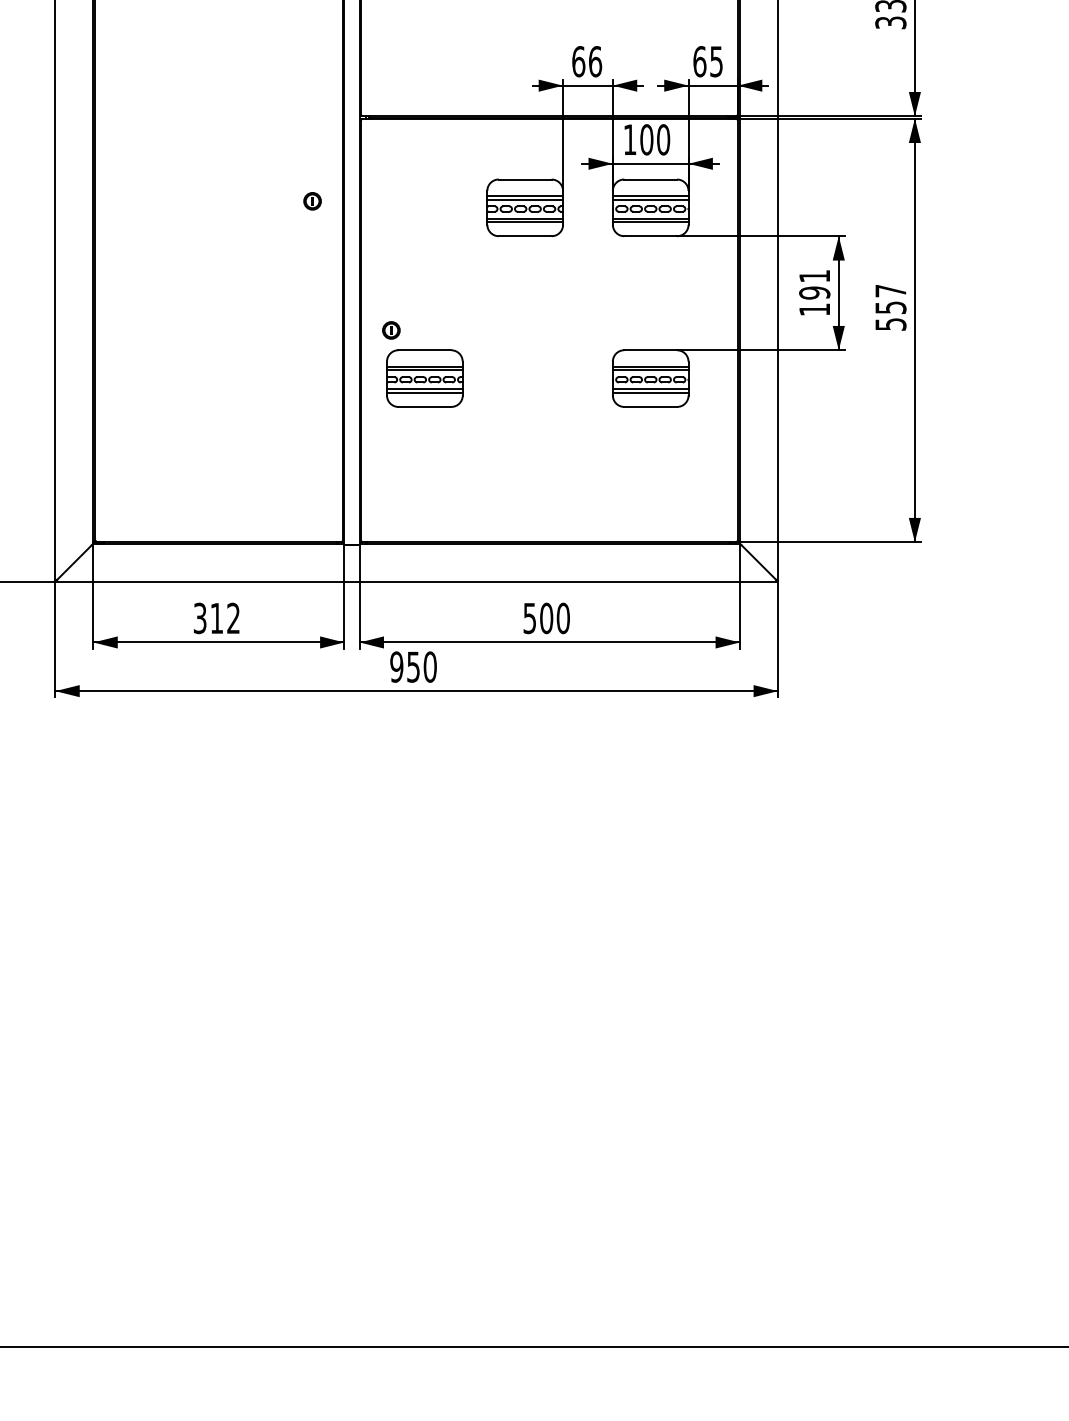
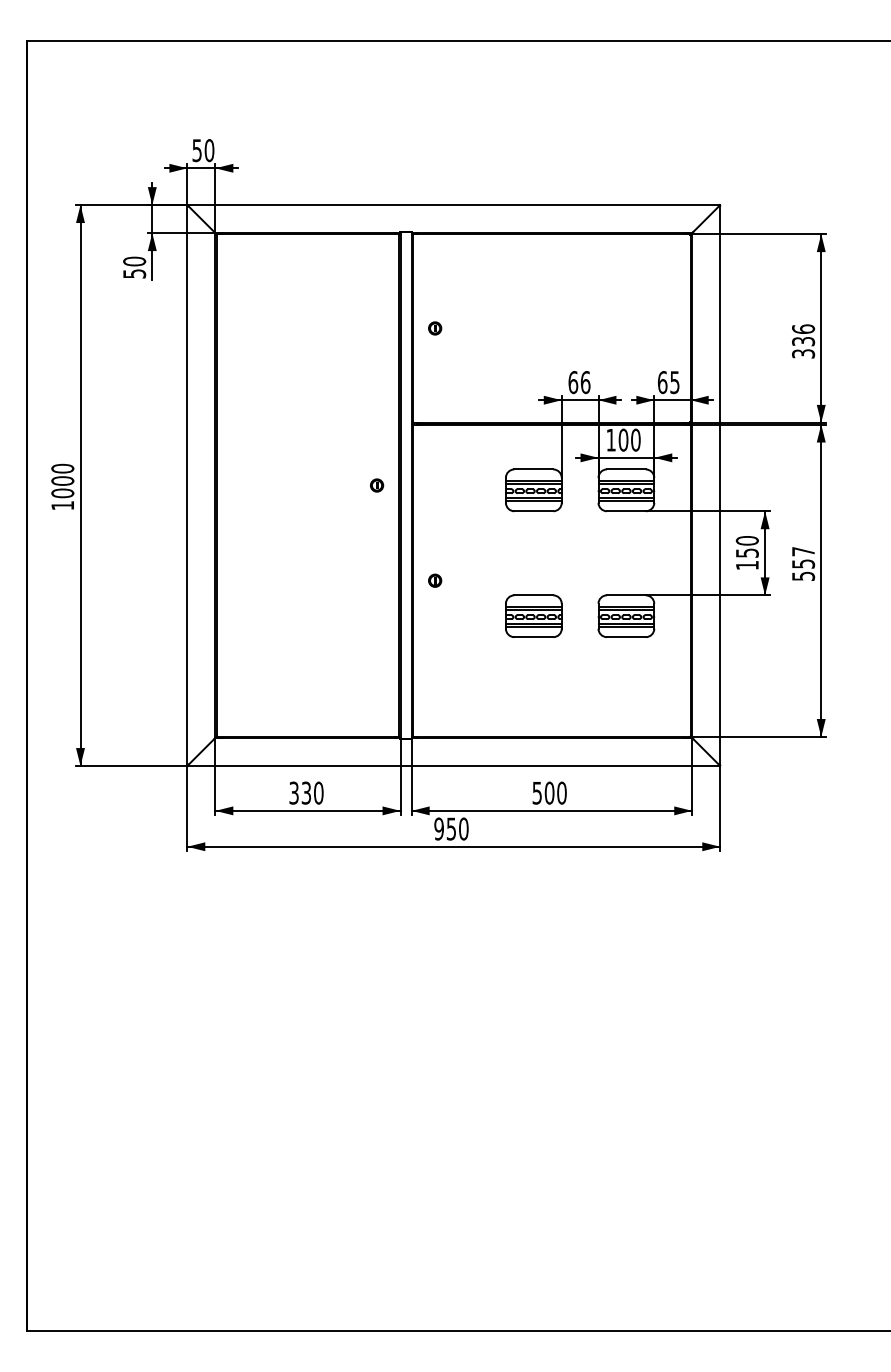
text: (813, 284) -> (746, 546), 191 -> 150
part: (424, 377) -> (533, 615), moved
text: (225, 617) -> (312, 792), 312 -> 330

